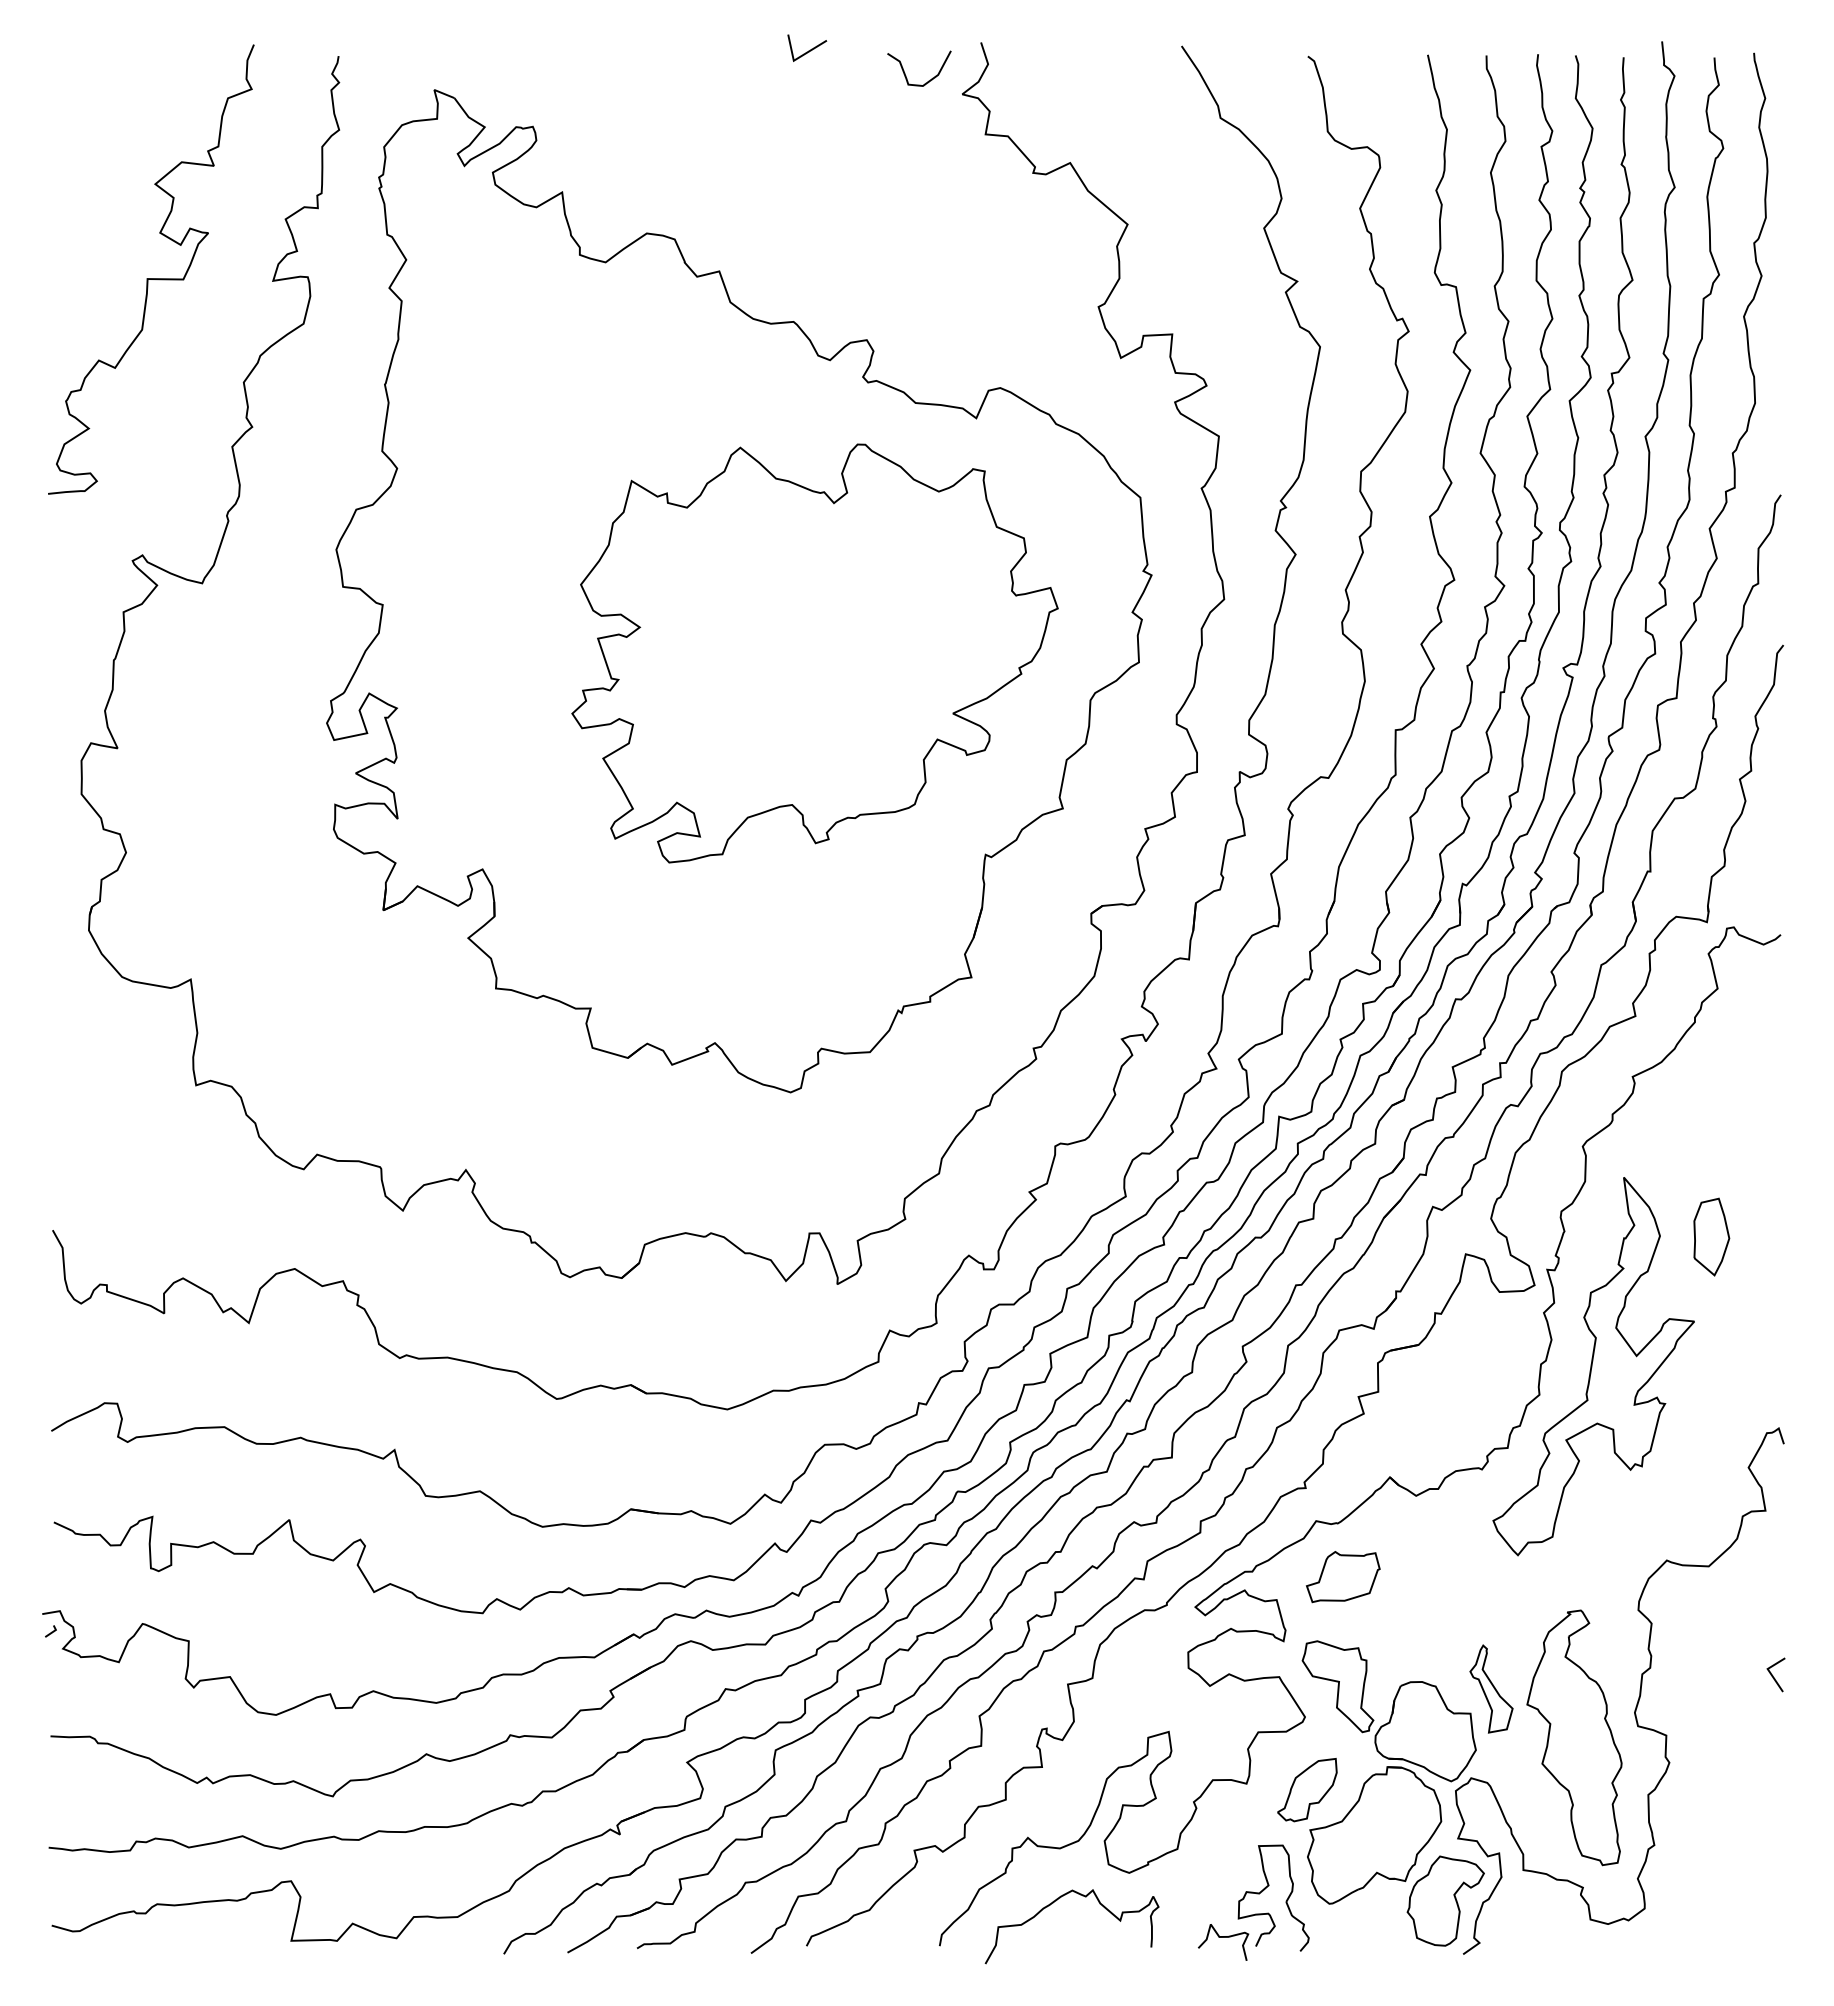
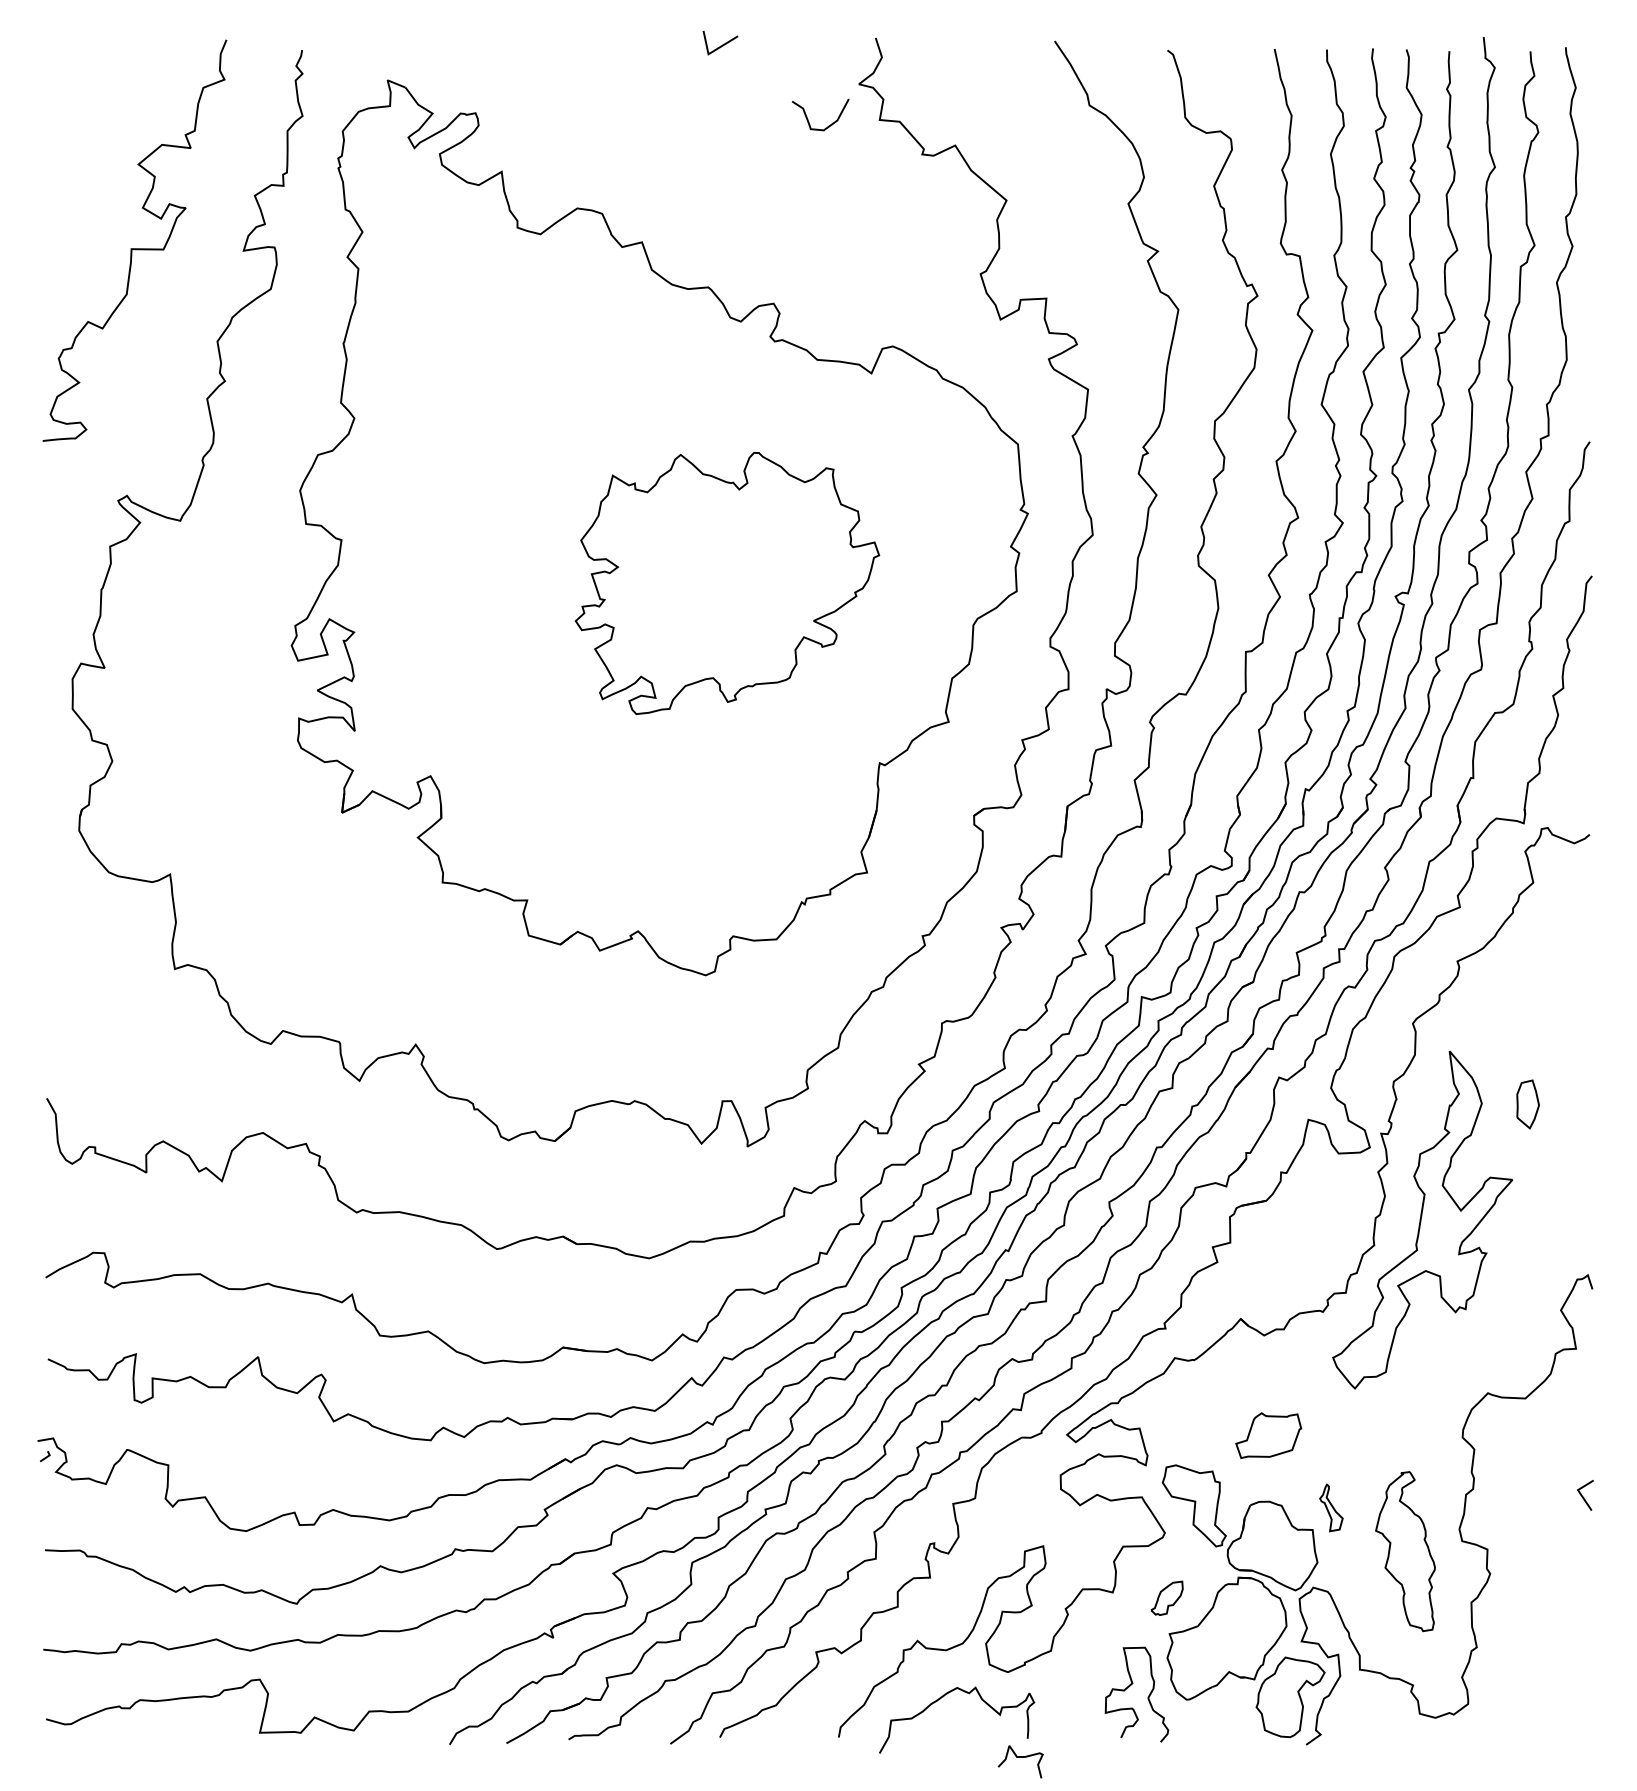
curve: (906, 75) -> (809, 120), moved
part: (814, 653) -> (726, 583), size x0.7
part: (1711, 1236) -> (1527, 1103), size x0.7
part: (1342, 1577) -> (1268, 1436), moved
part: (1491, 1688) -> (1331, 1507), size x0.6
part: (1574, 1737) -> (1405, 1551), size x0.7
part: (1307, 1790) -> (1167, 1598), size x0.6
curve: (1223, 1937) -> (1020, 1757), moved

